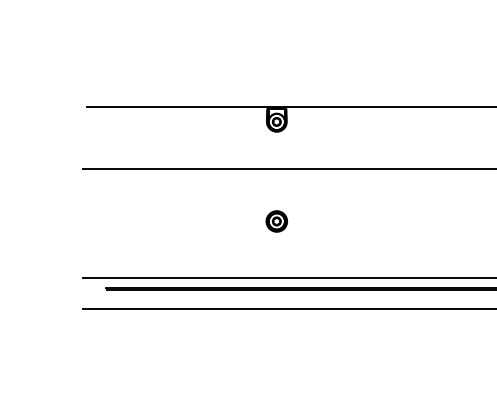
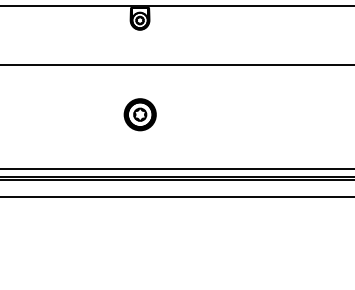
part: (276, 221) -> (139, 114), size x1.6

